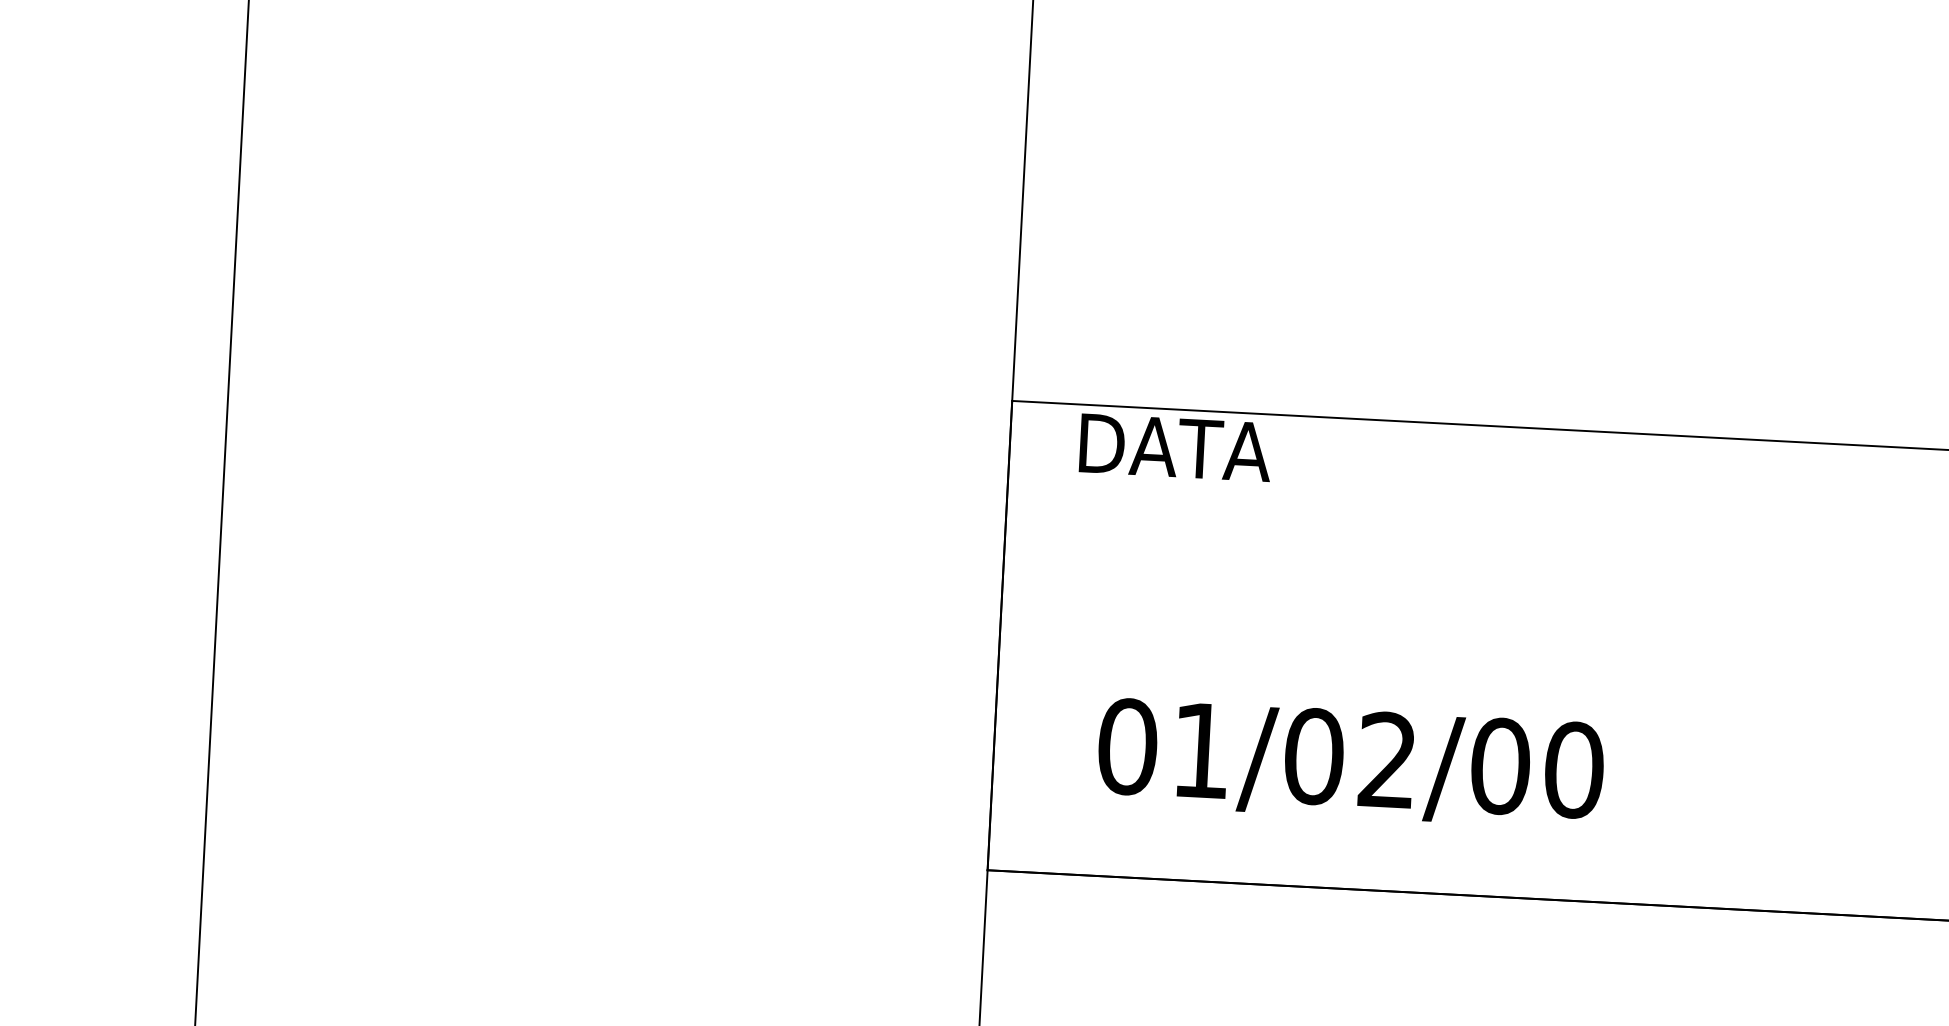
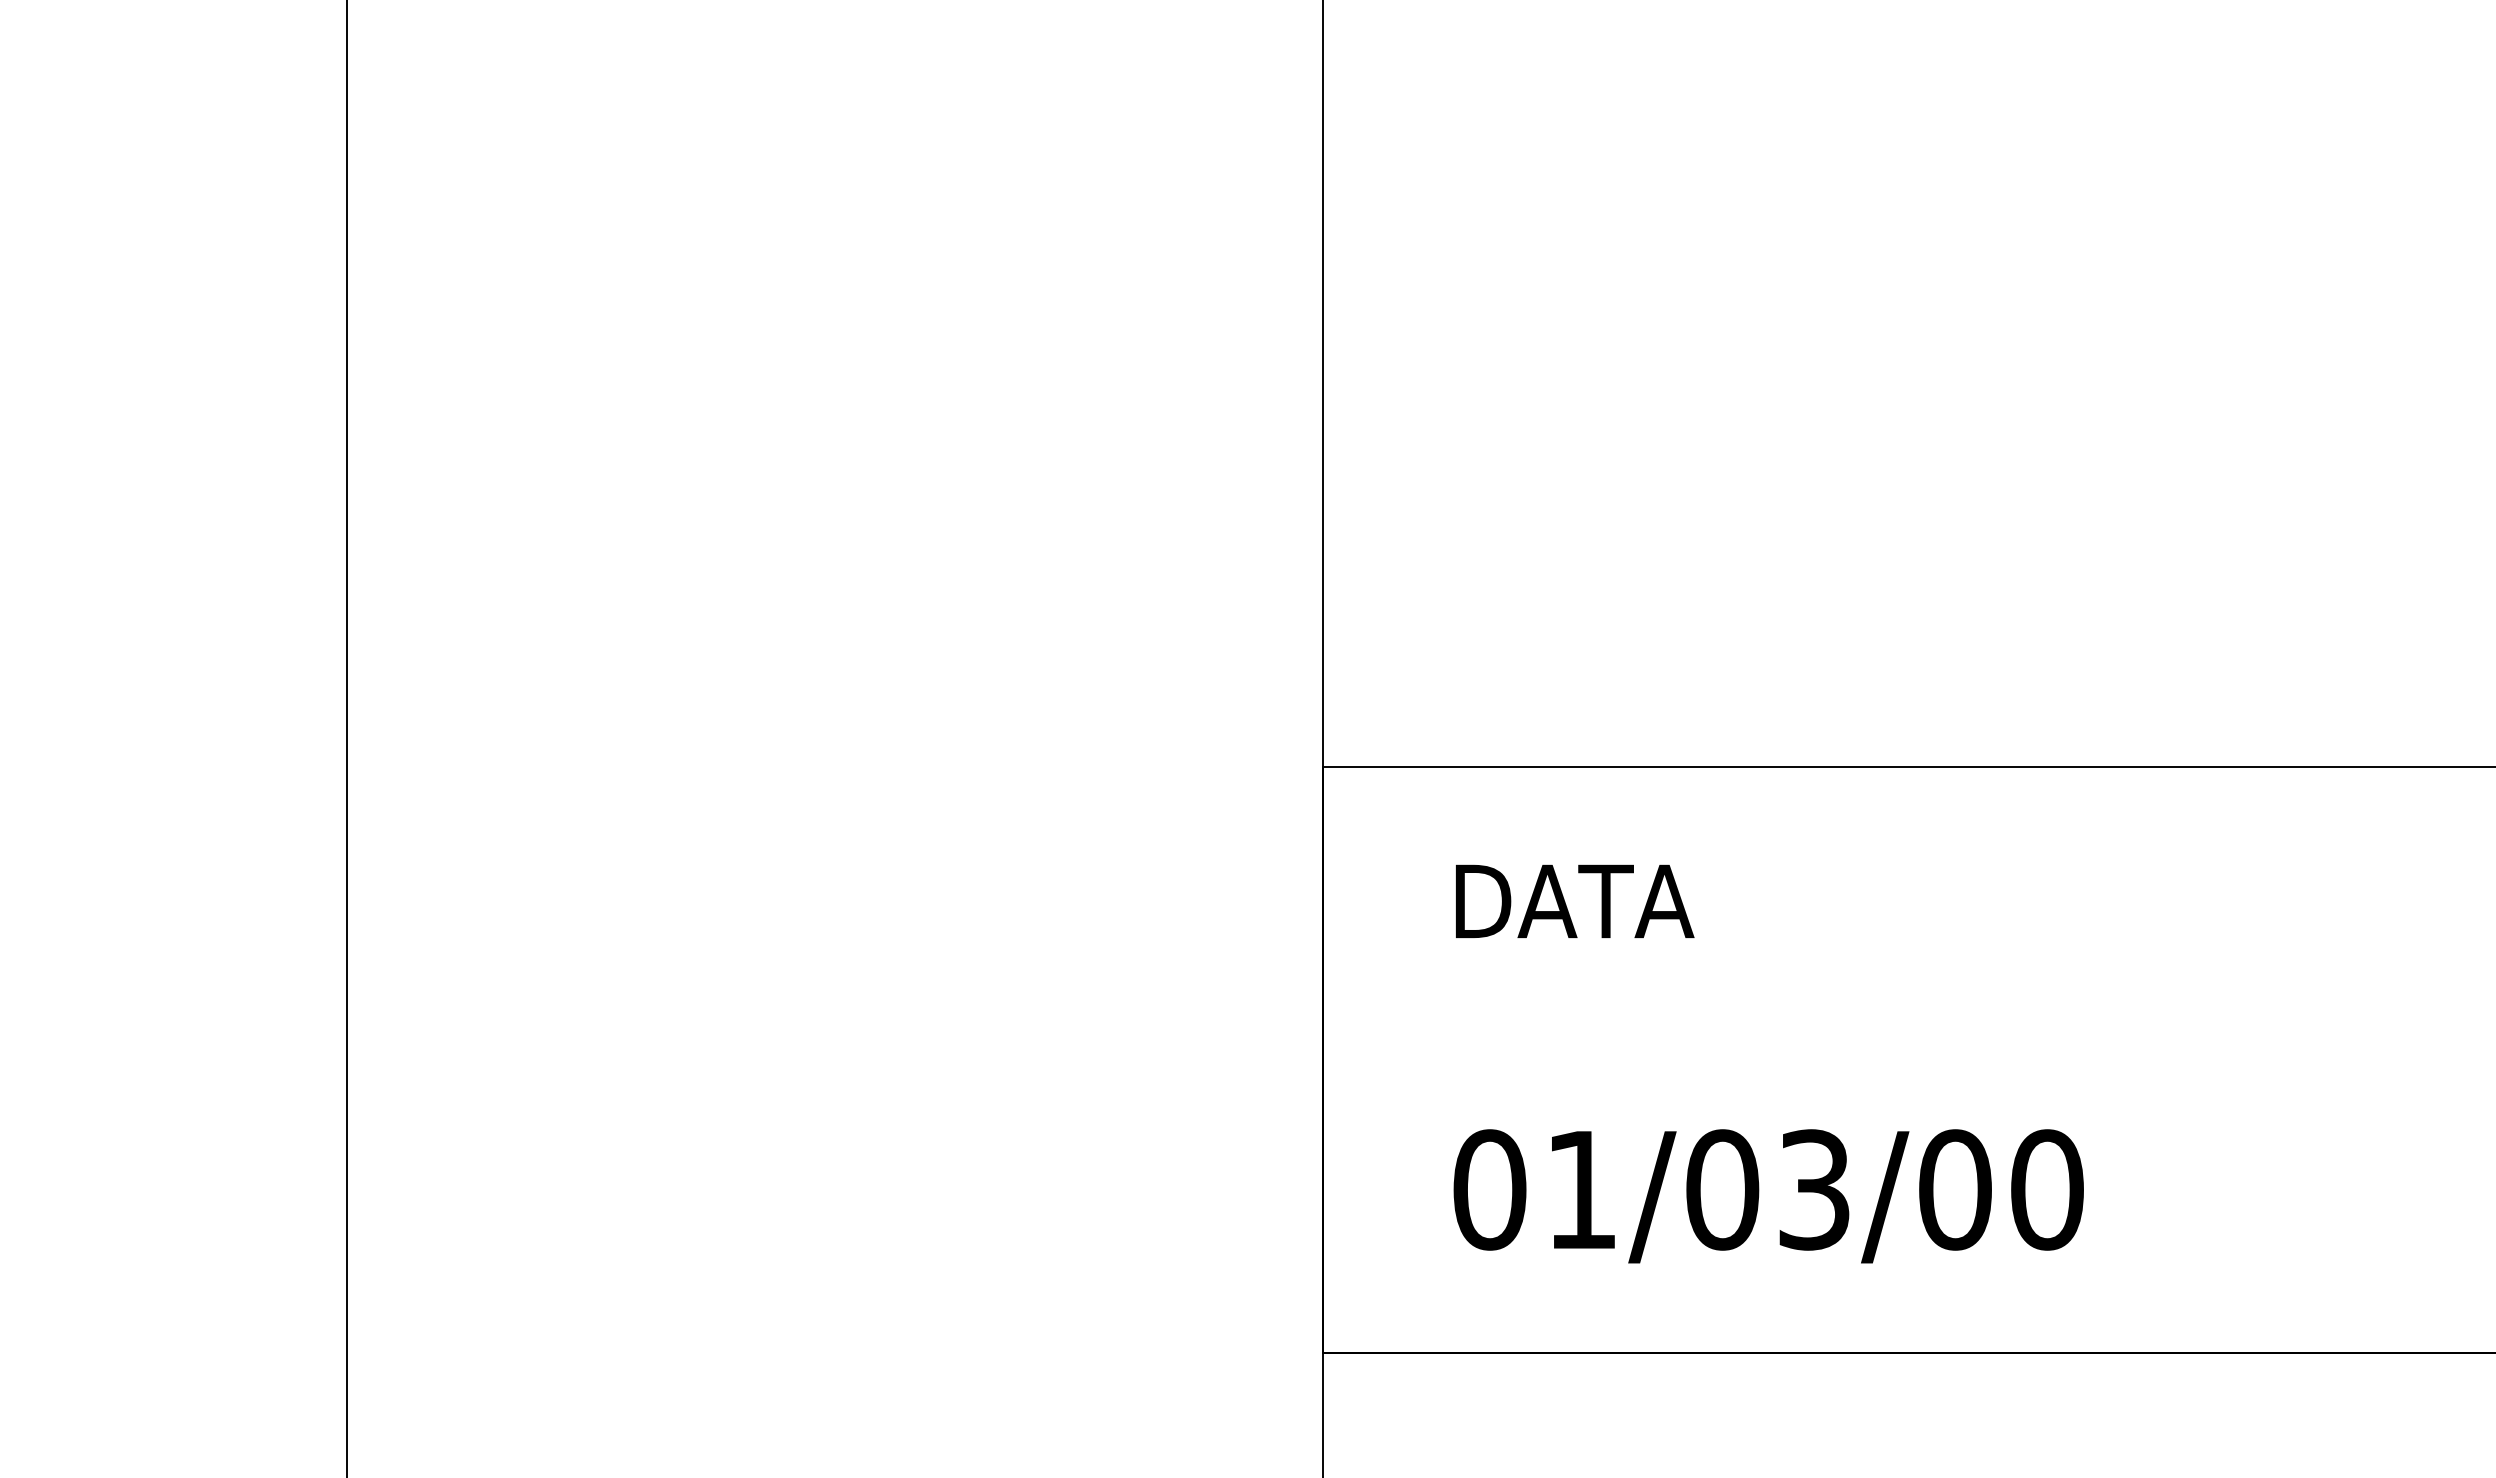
text: (1176, 447) -> (1575, 900), moved
text: (1387, 760) -> (1814, 1189), 01/02/00 -> 01/03/00

